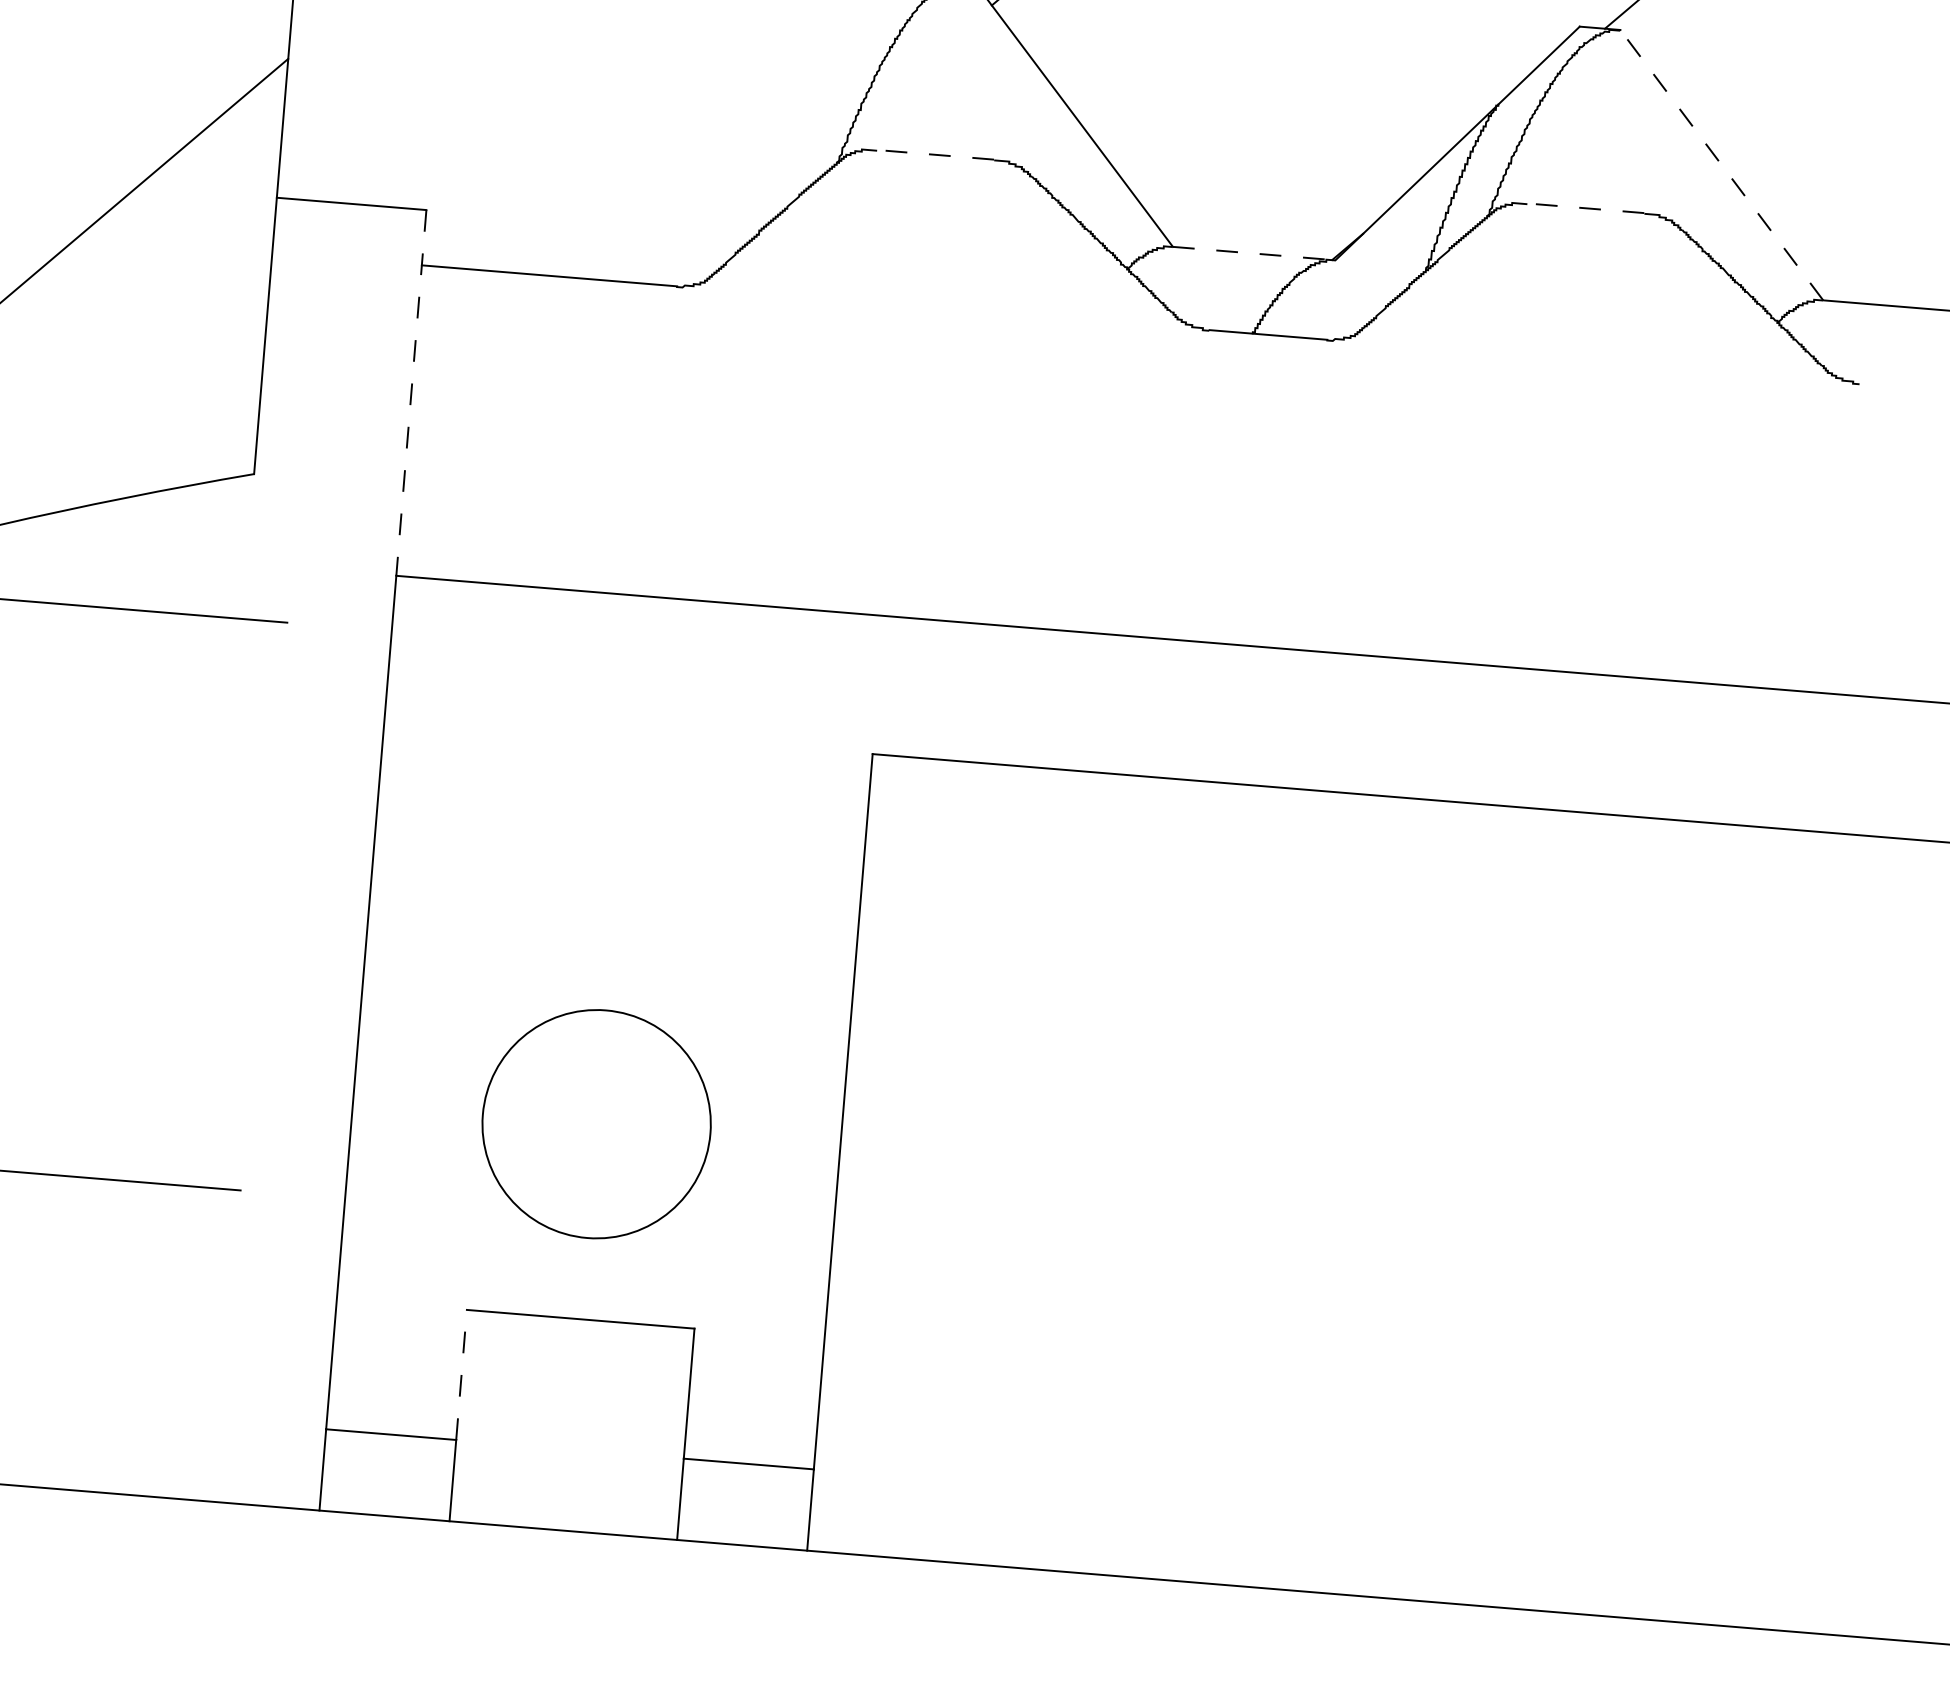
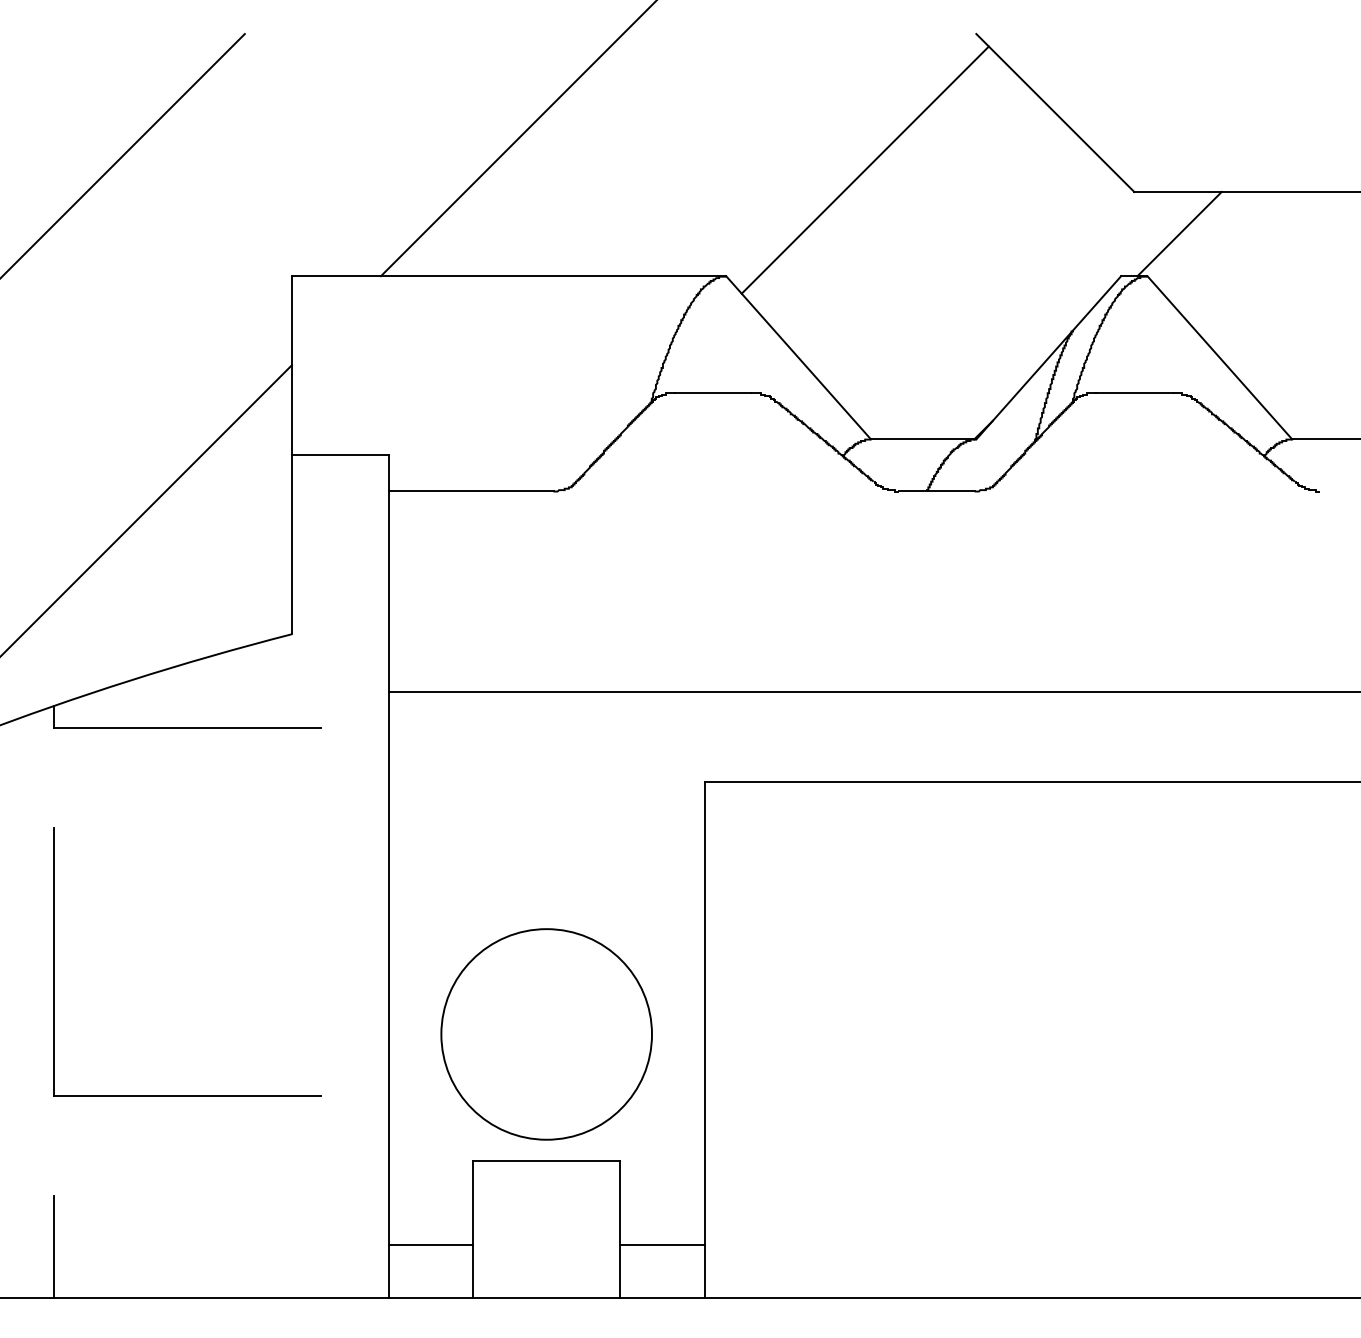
line: (934, 154) -> (712, 392), dashed -> solid
line: (1721, 164) -> (1219, 357), dashed -> solid
line: (1584, 207) -> (1133, 392), dashed -> solid
line: (1253, 253) -> (923, 439), dashed -> solid
line: (410, 394) -> (388, 574), dashed -> solid
circle: (596, 1124) -> (546, 1034), size x1.43
line: (460, 1374) -> (472, 1202), dashed -> solid

